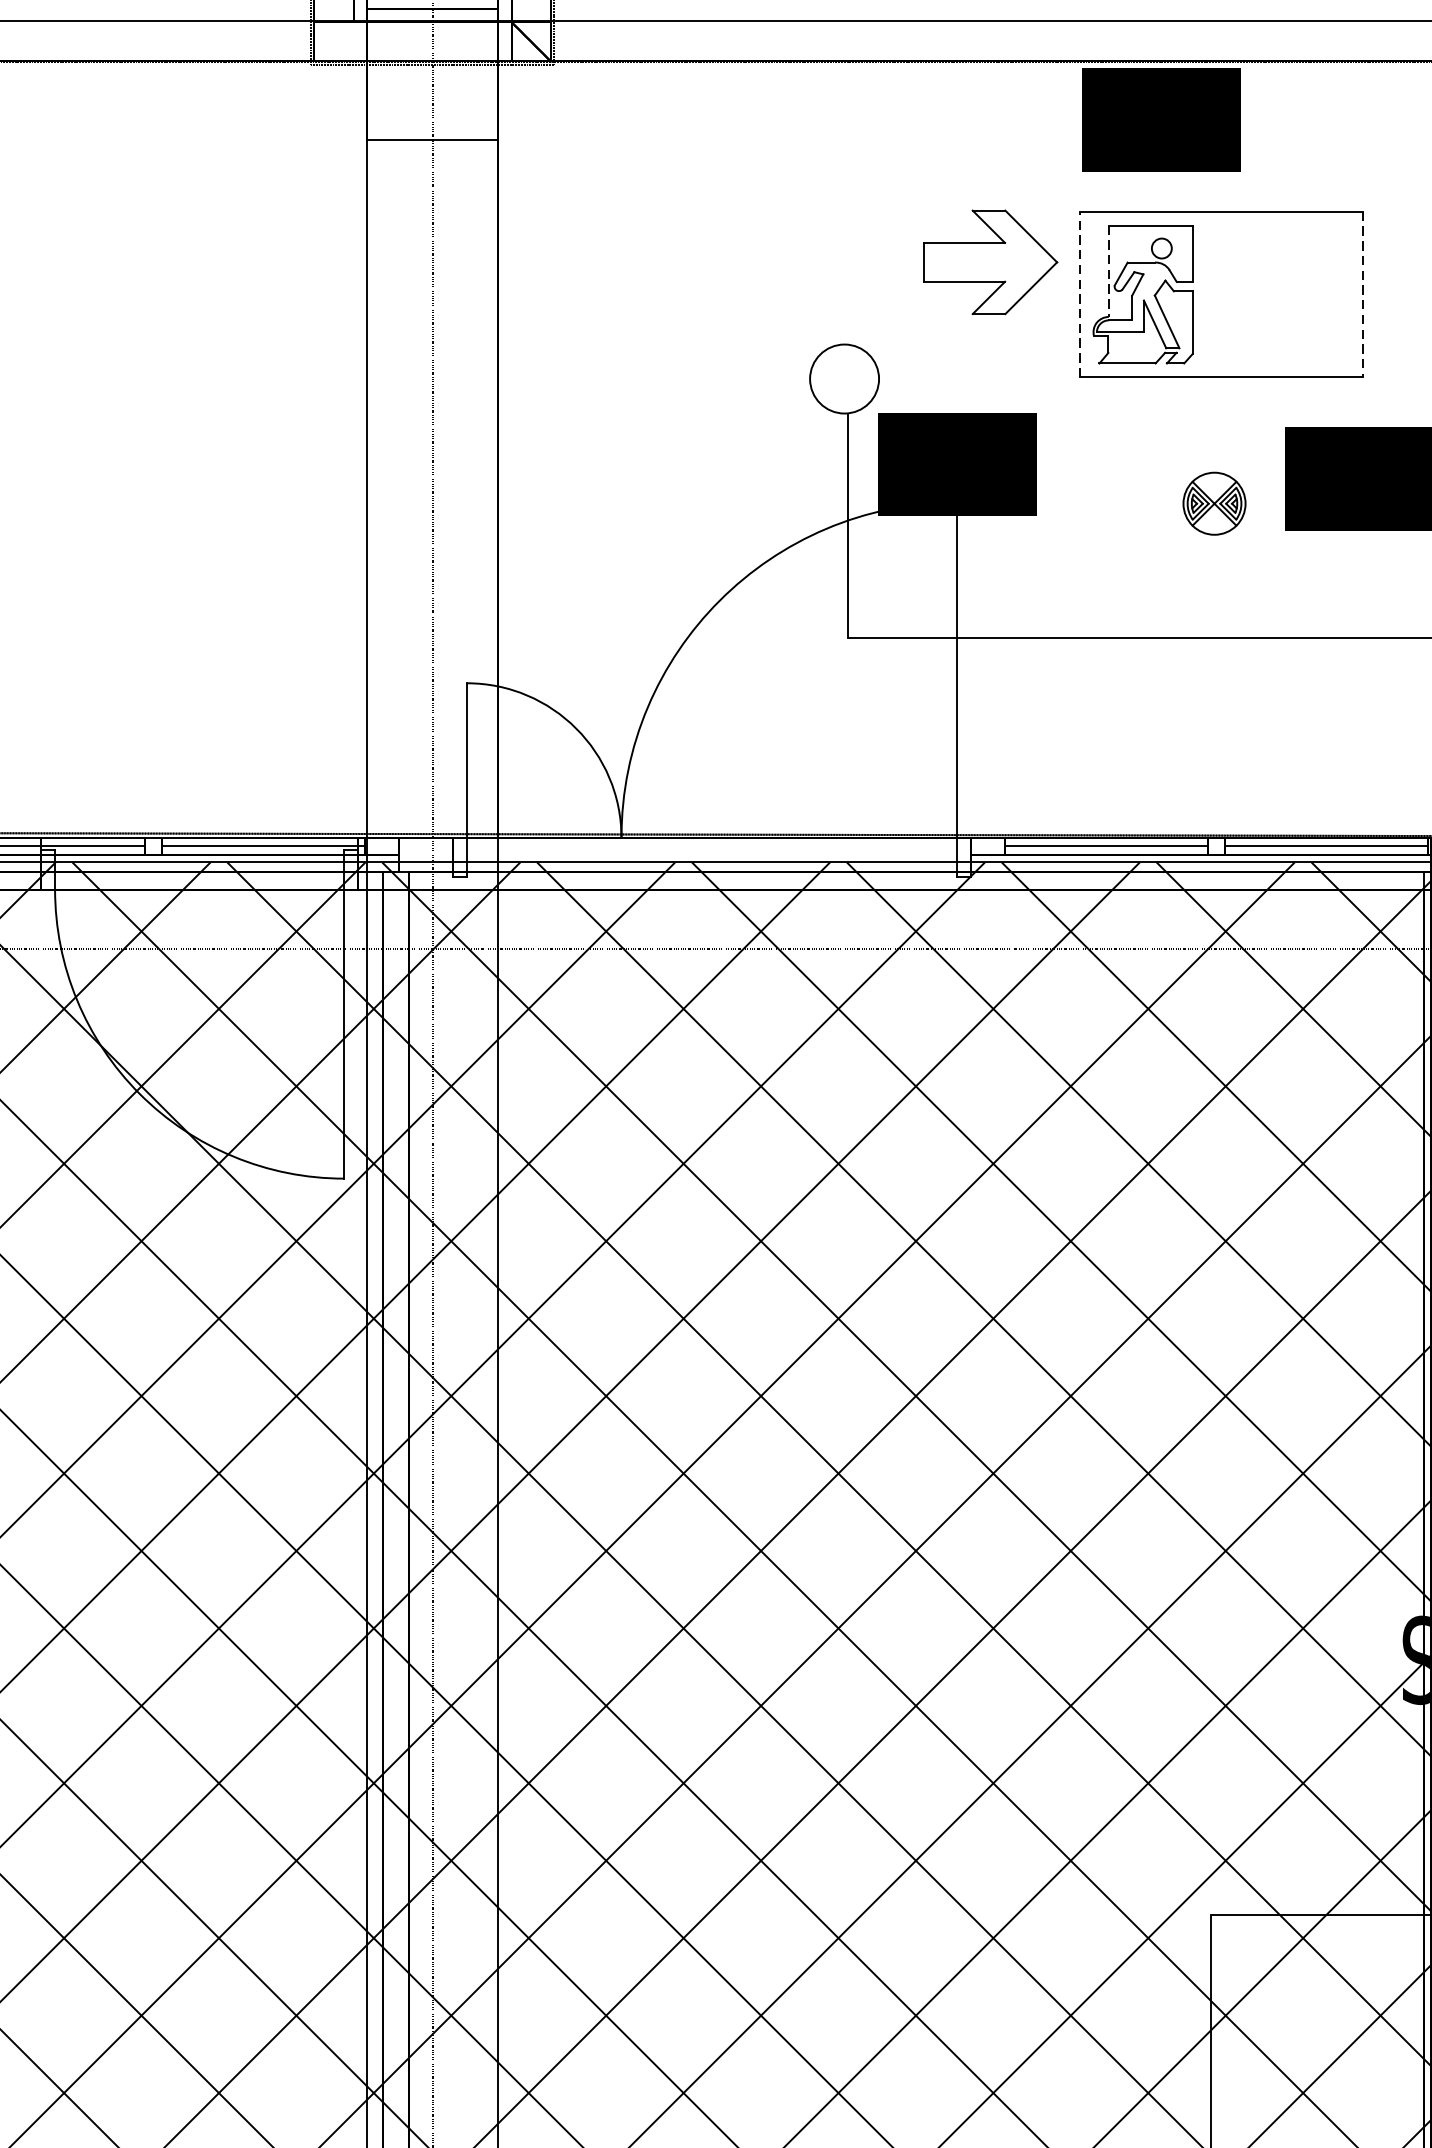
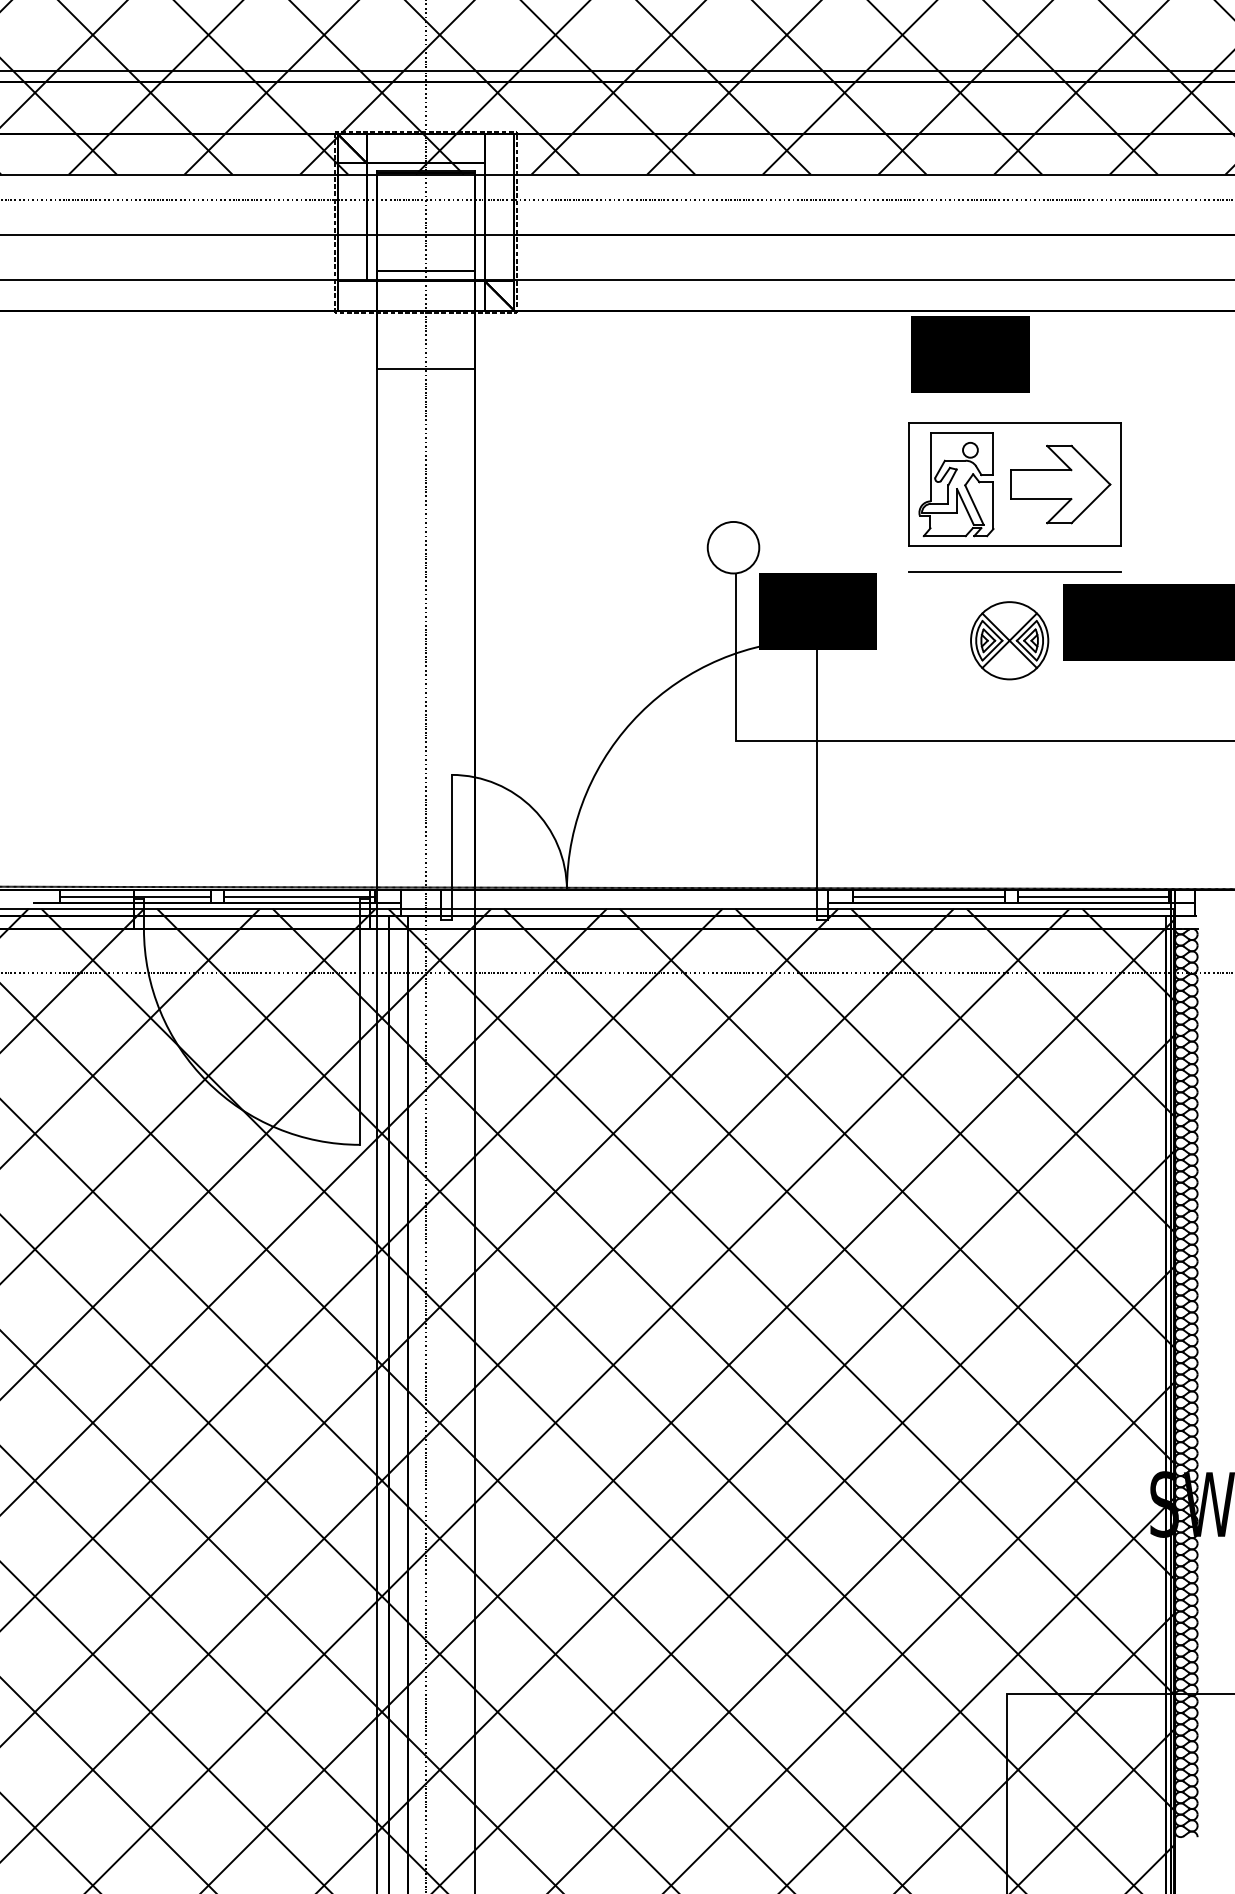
part: (990, 262) -> (1060, 484), moved
line: (1108, 271) -> (930, 467), dashed -> solid
line: (1080, 294) -> (909, 484), dashed -> solid
line: (1362, 294) -> (1120, 484), dashed -> solid
line: (1220, 412) -> (1014, 572), added
part: (1214, 503) -> (1009, 640), size x1.67

